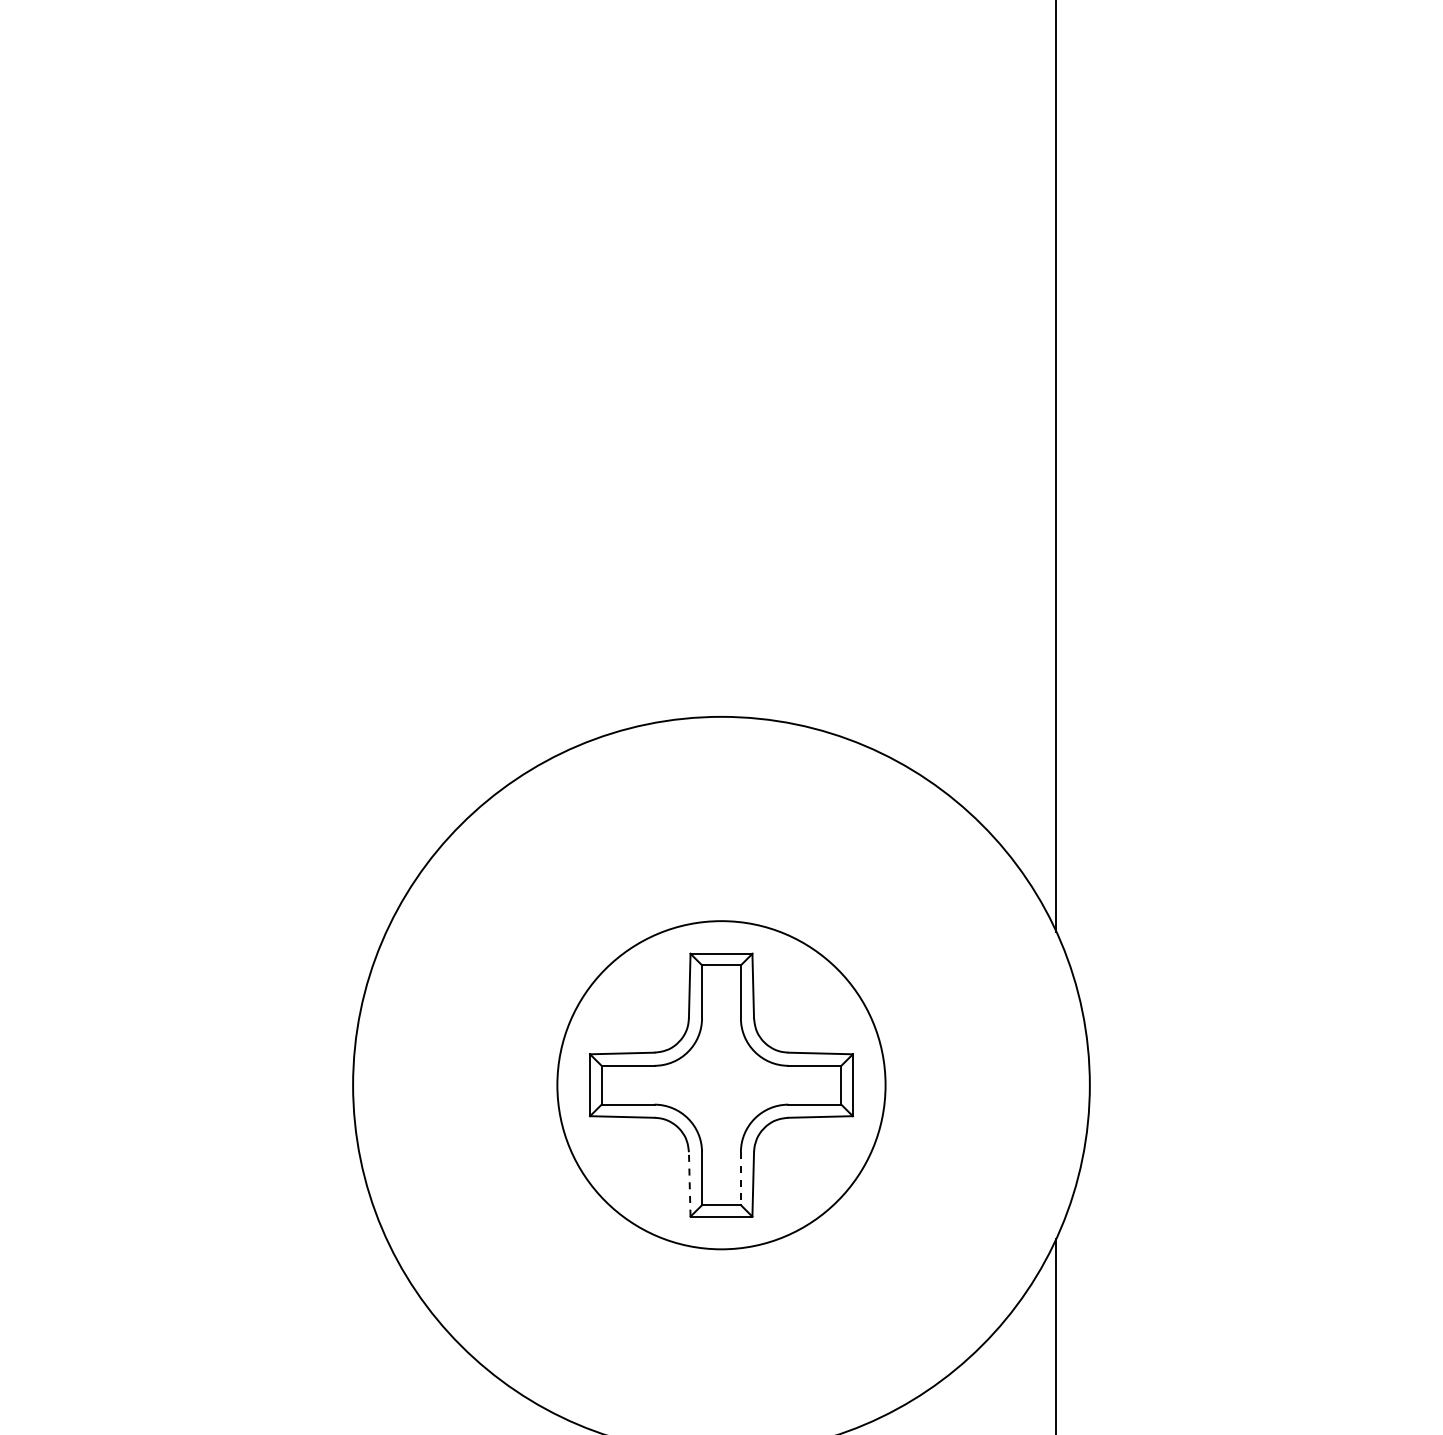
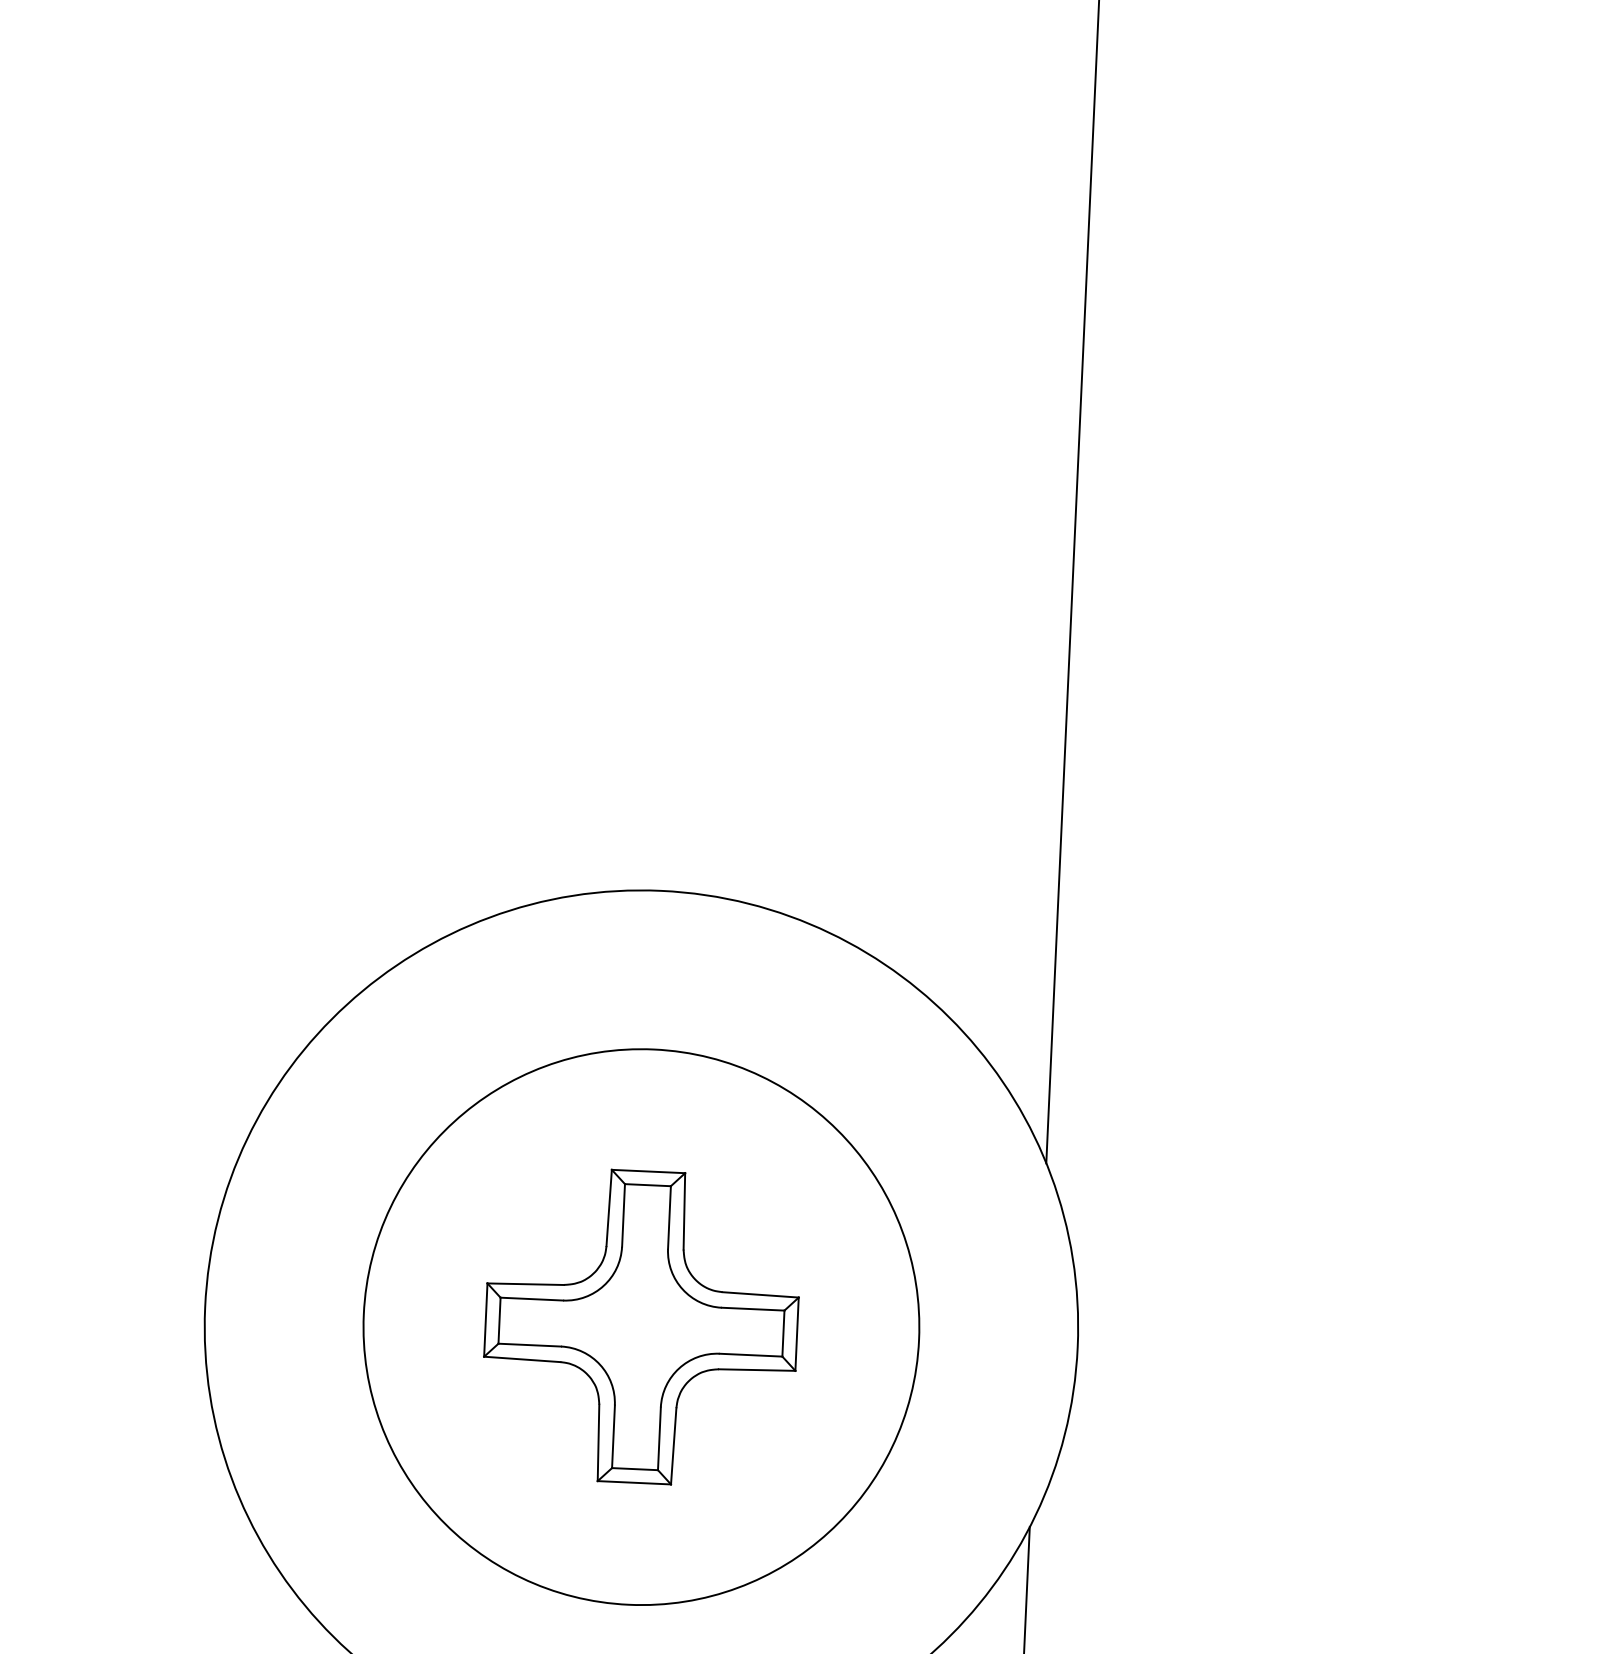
circle: (721, 1084) -> (641, 1326), size x1.43
line: (740, 1179) -> (658, 1439), dashed -> solid
line: (689, 1183) -> (598, 1441), dashed -> solid

